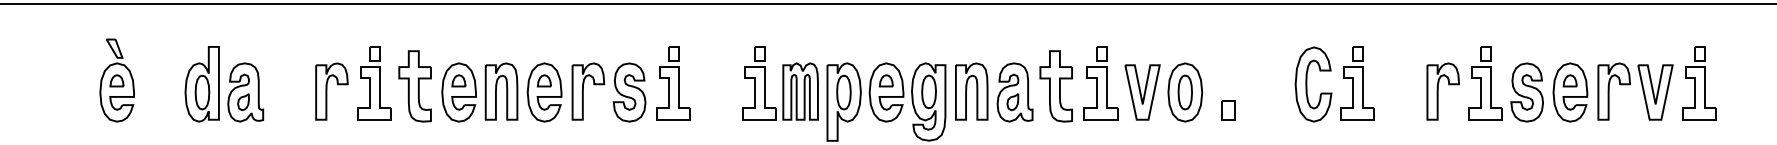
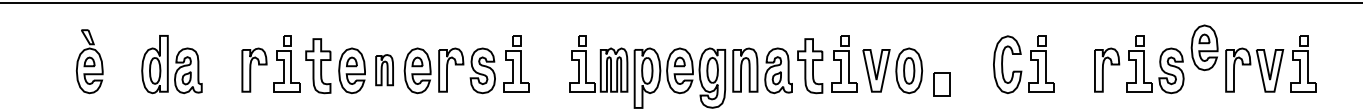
part: (501, 91) -> (384, 70), size x0.7
part: (1570, 92) -> (1204, 47), moved
part: (1228, 110) -> (942, 84), size x1.6

